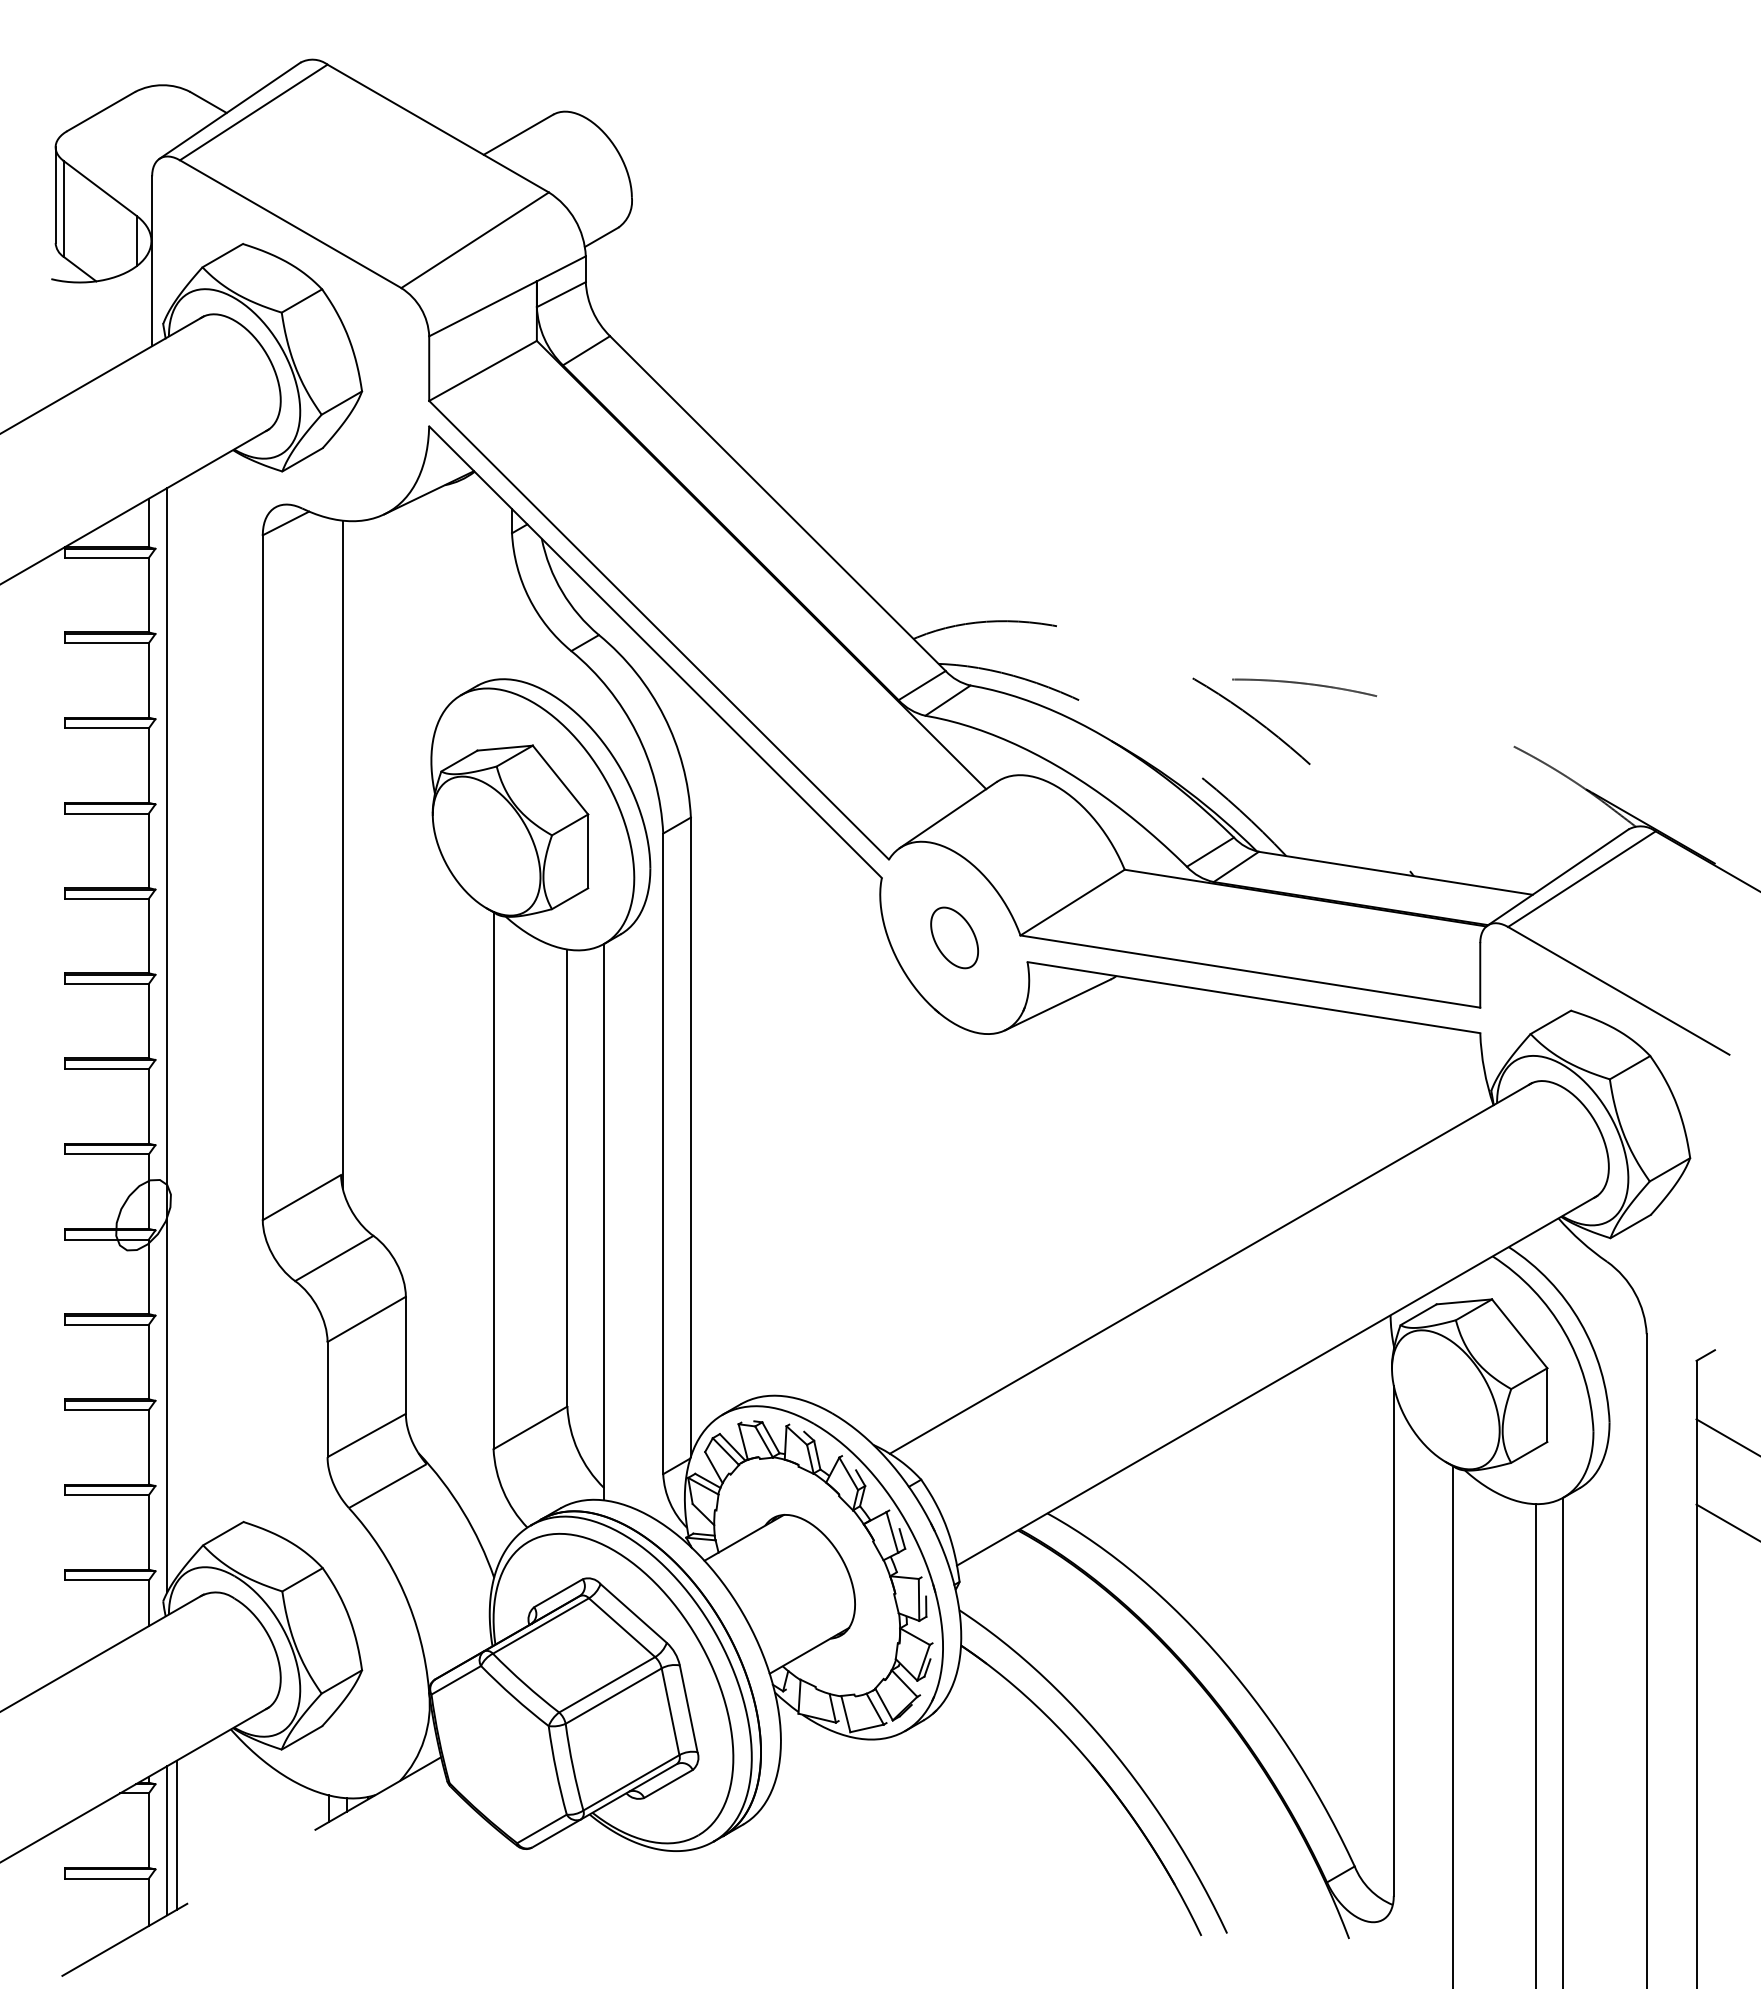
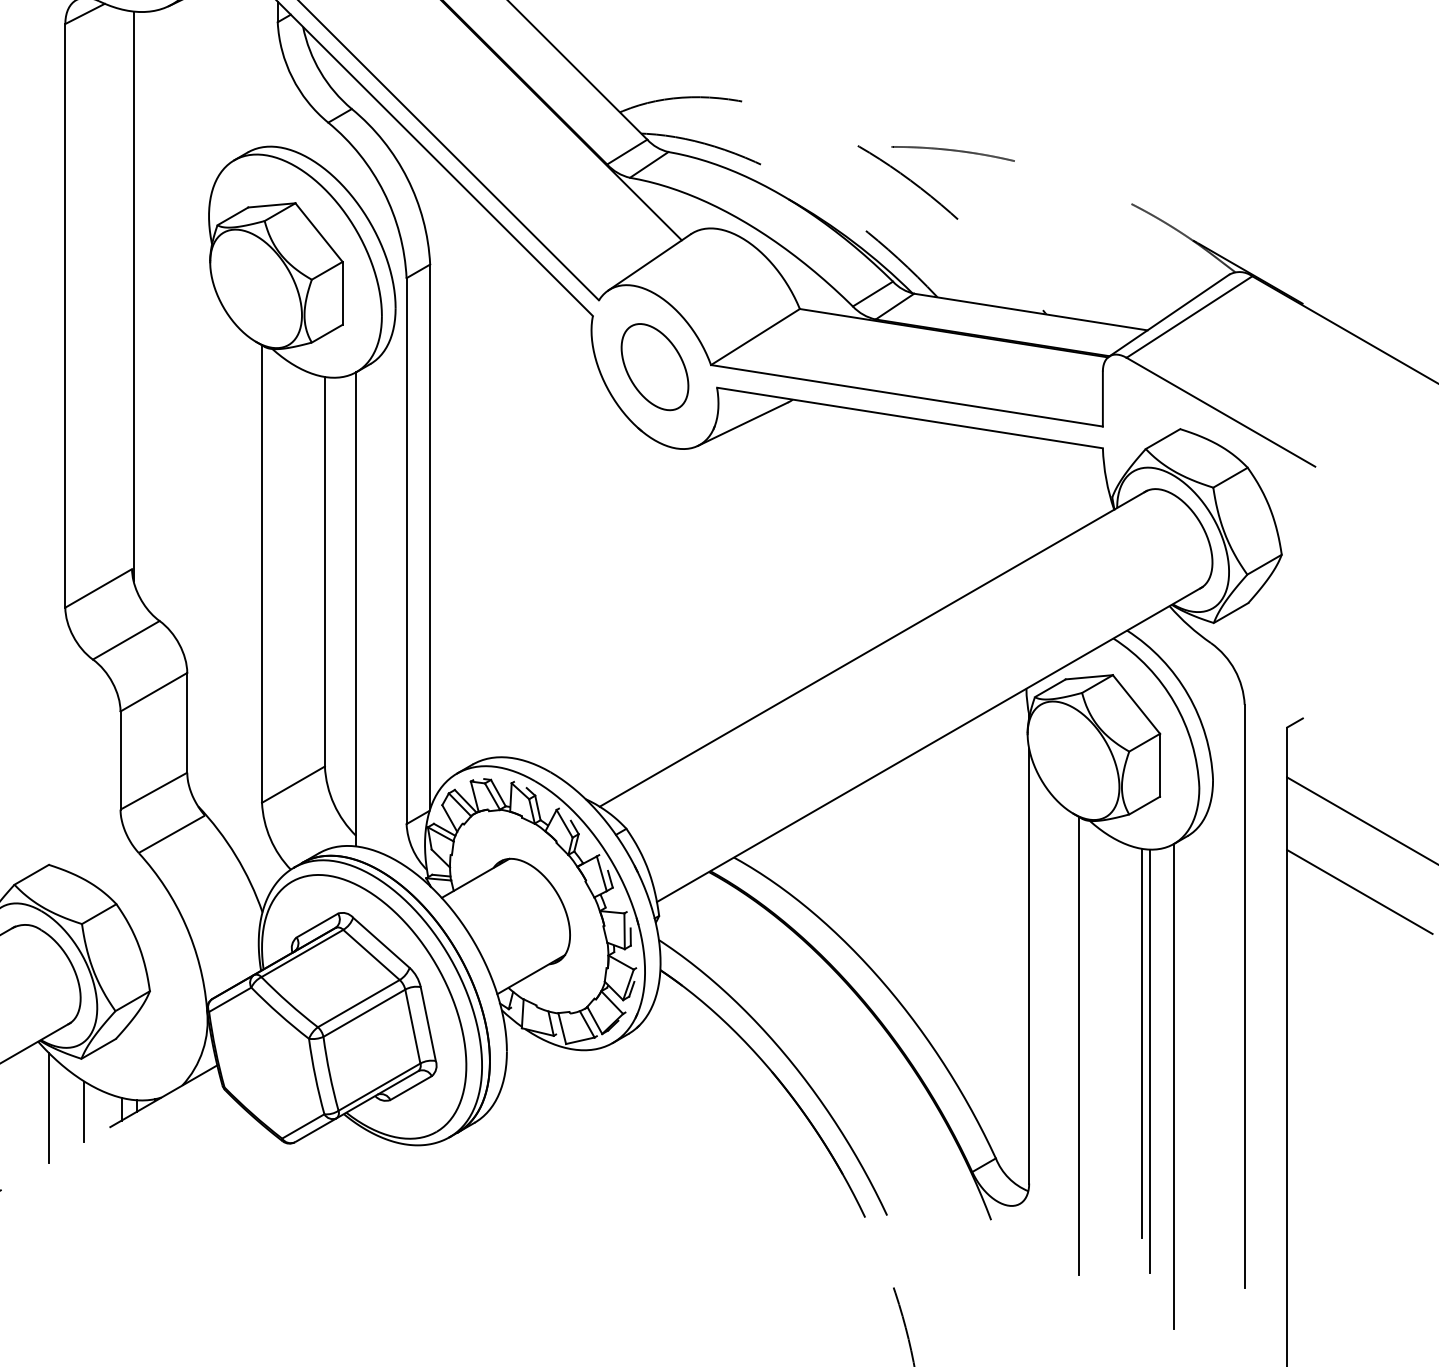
part: (954, 937) -> (654, 366), size x1.67
line: (1526, 1731) -> (1142, 1043), added
line: (243, 1806) -> (48, 1107), added
line: (285, 1811) -> (84, 1111), added

